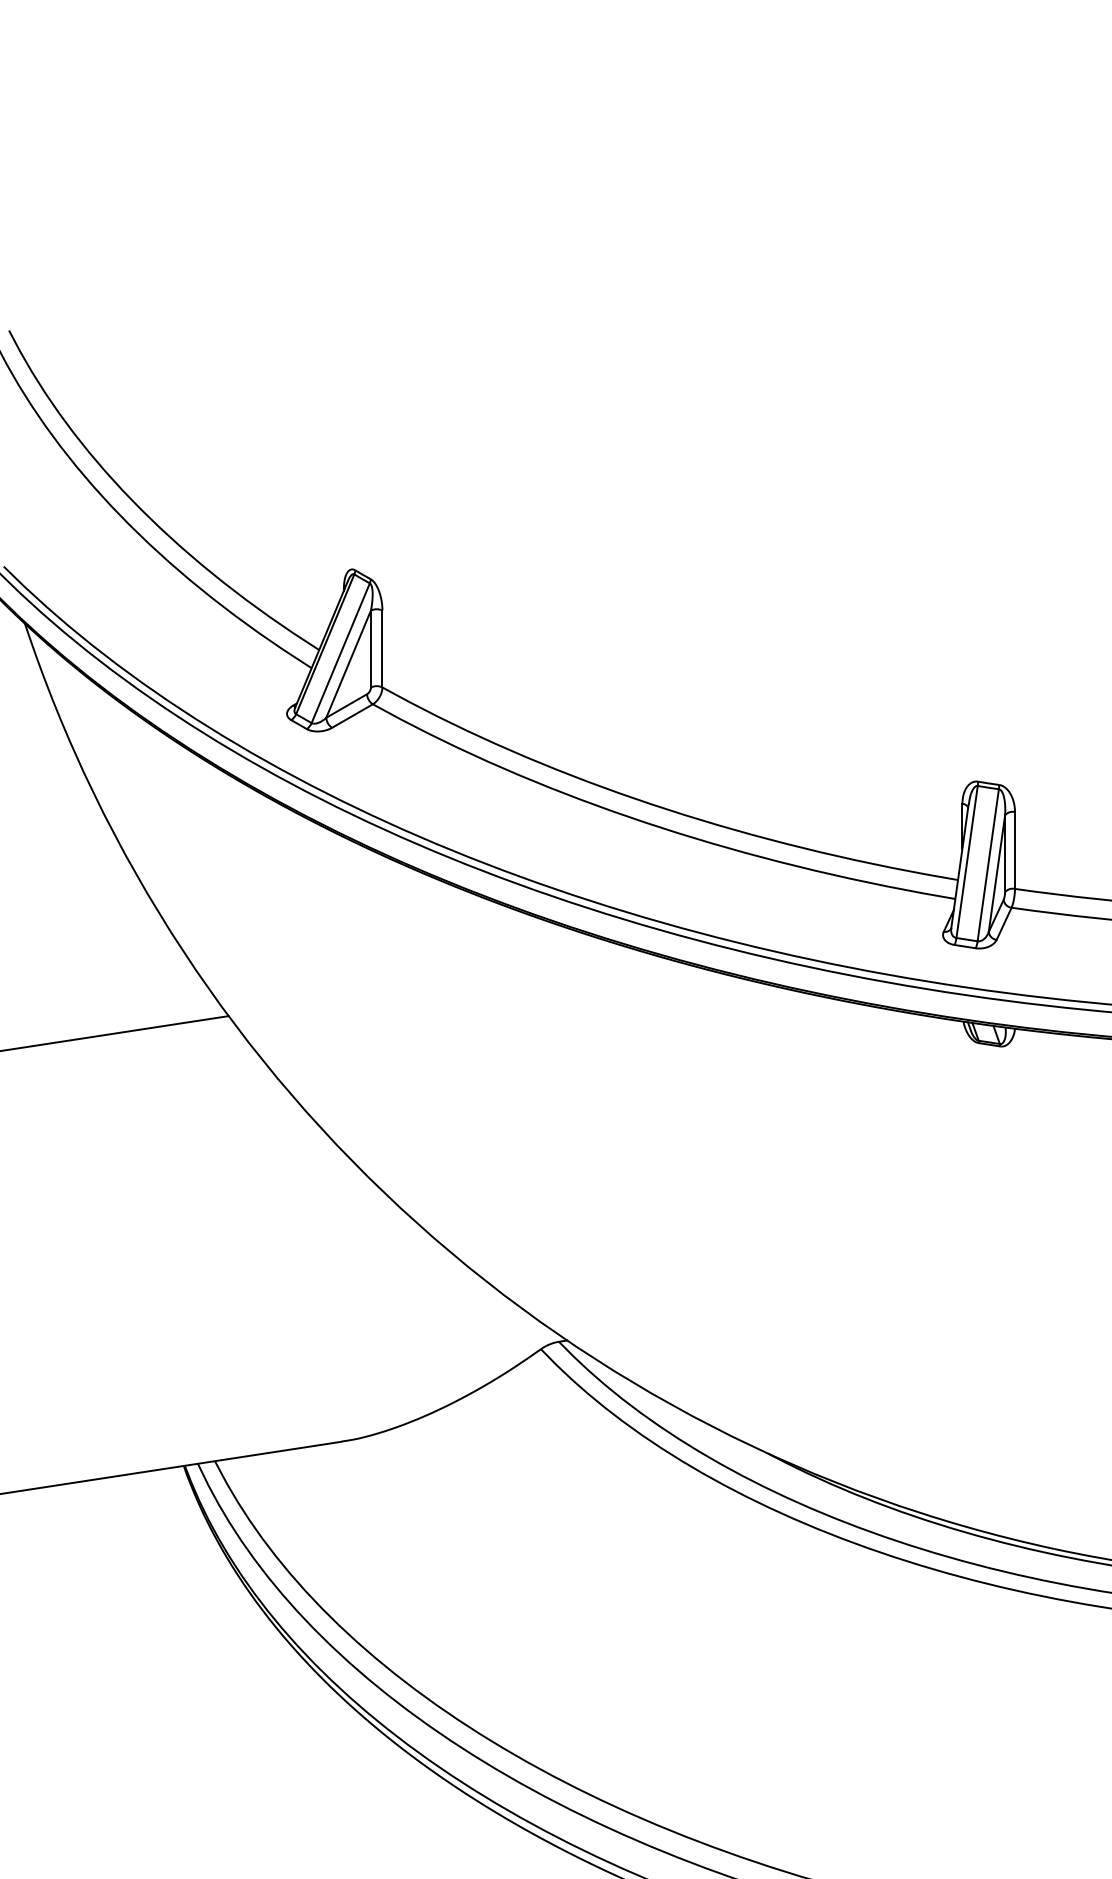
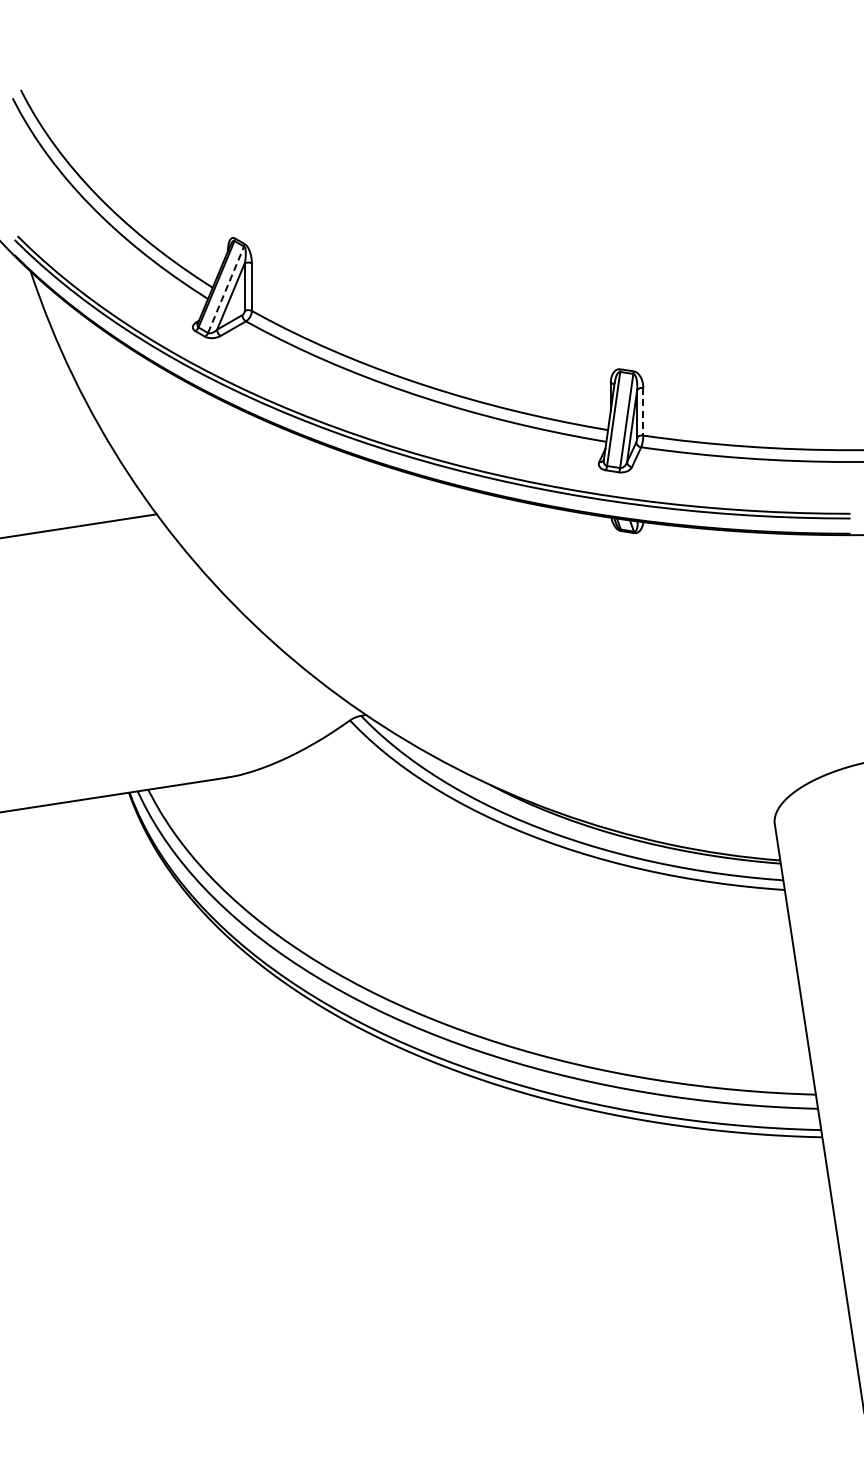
line: (341, 652) -> (226, 289), solid -> dashed
line: (1015, 849) -> (643, 411), solid -> dashed

